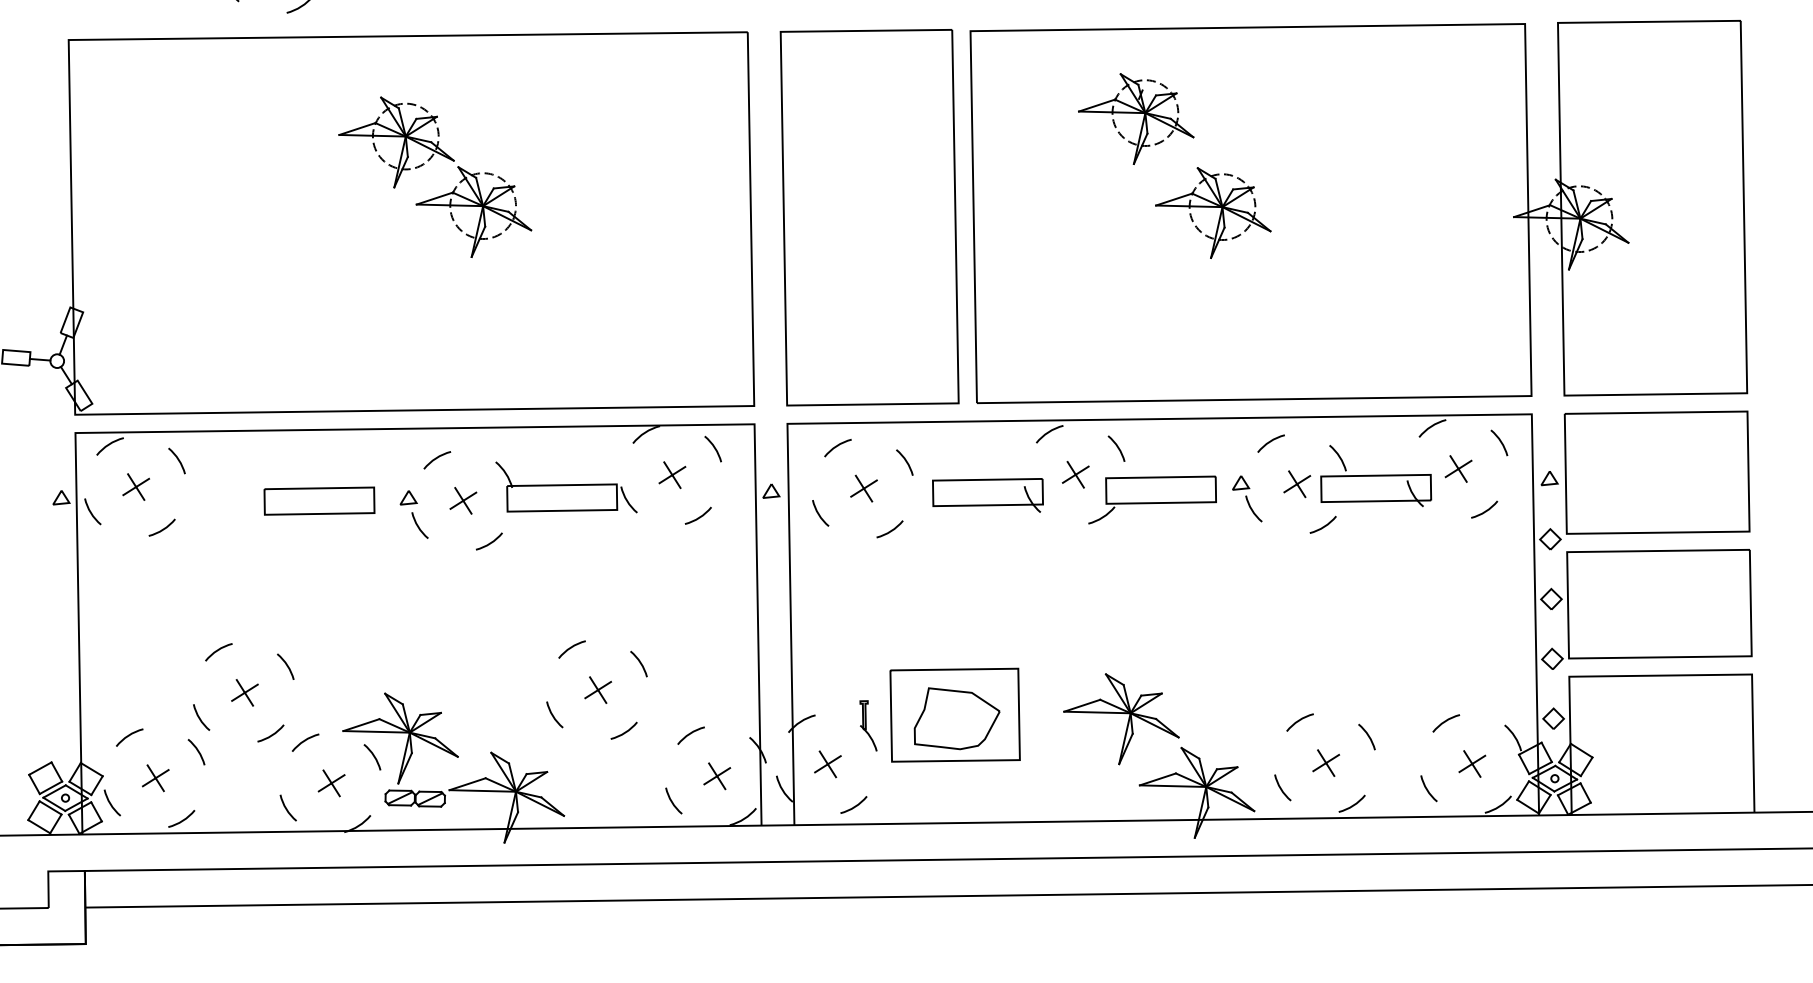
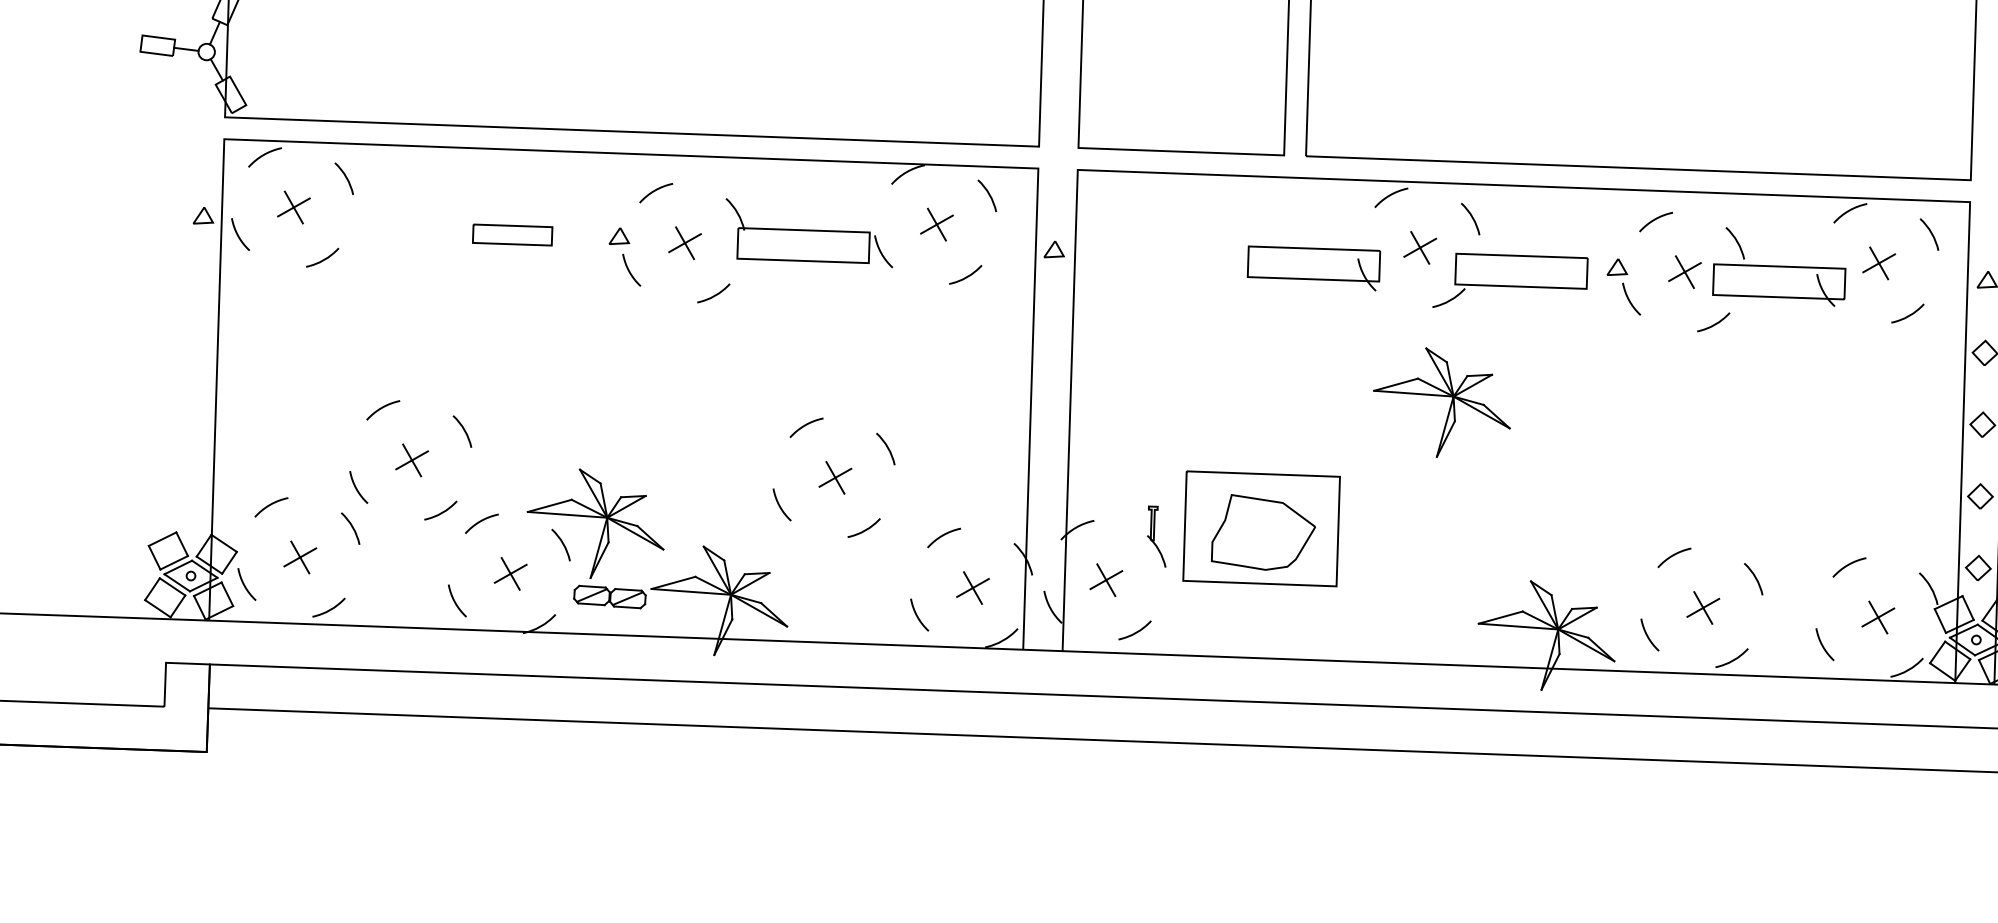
part: (862, 488) -> (1163, 251), removed
part: (319, 500) -> (512, 234), size x0.6
part: (1121, 719) -> (1442, 403), moved

